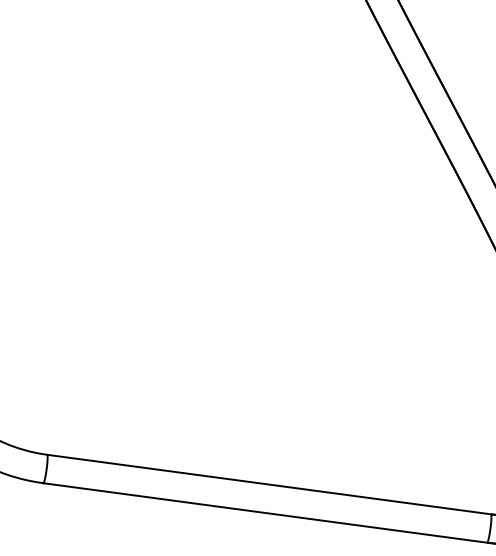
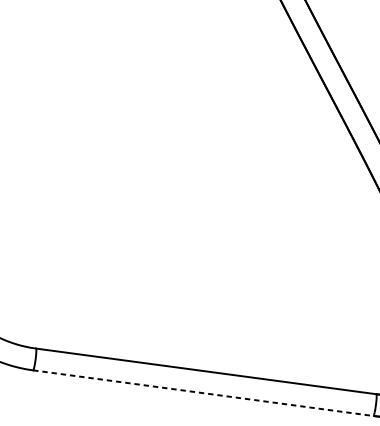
line: (265, 512) -> (203, 392), solid -> dashed

